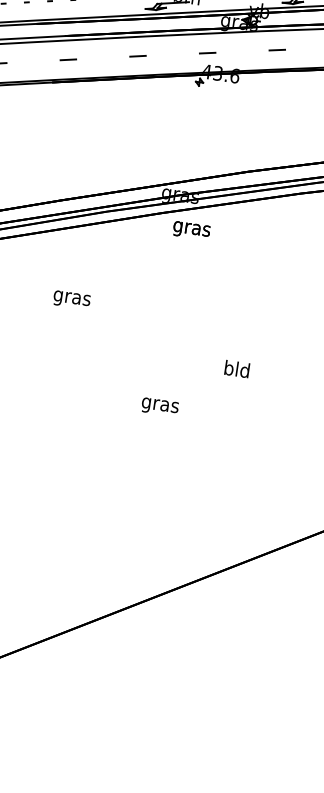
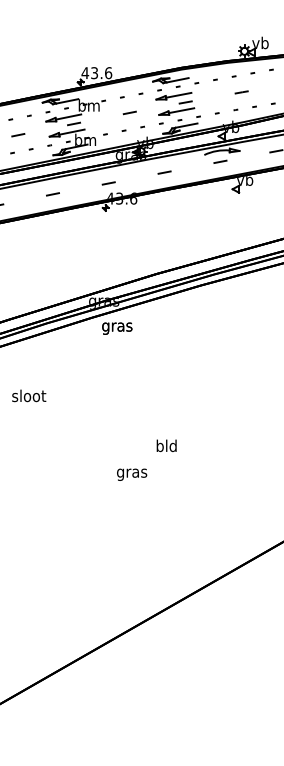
text: (72, 298) -> (29, 397), gras -> sloot
text: (236, 368) -> (166, 445), moved
text: (160, 406) -> (132, 474), moved

